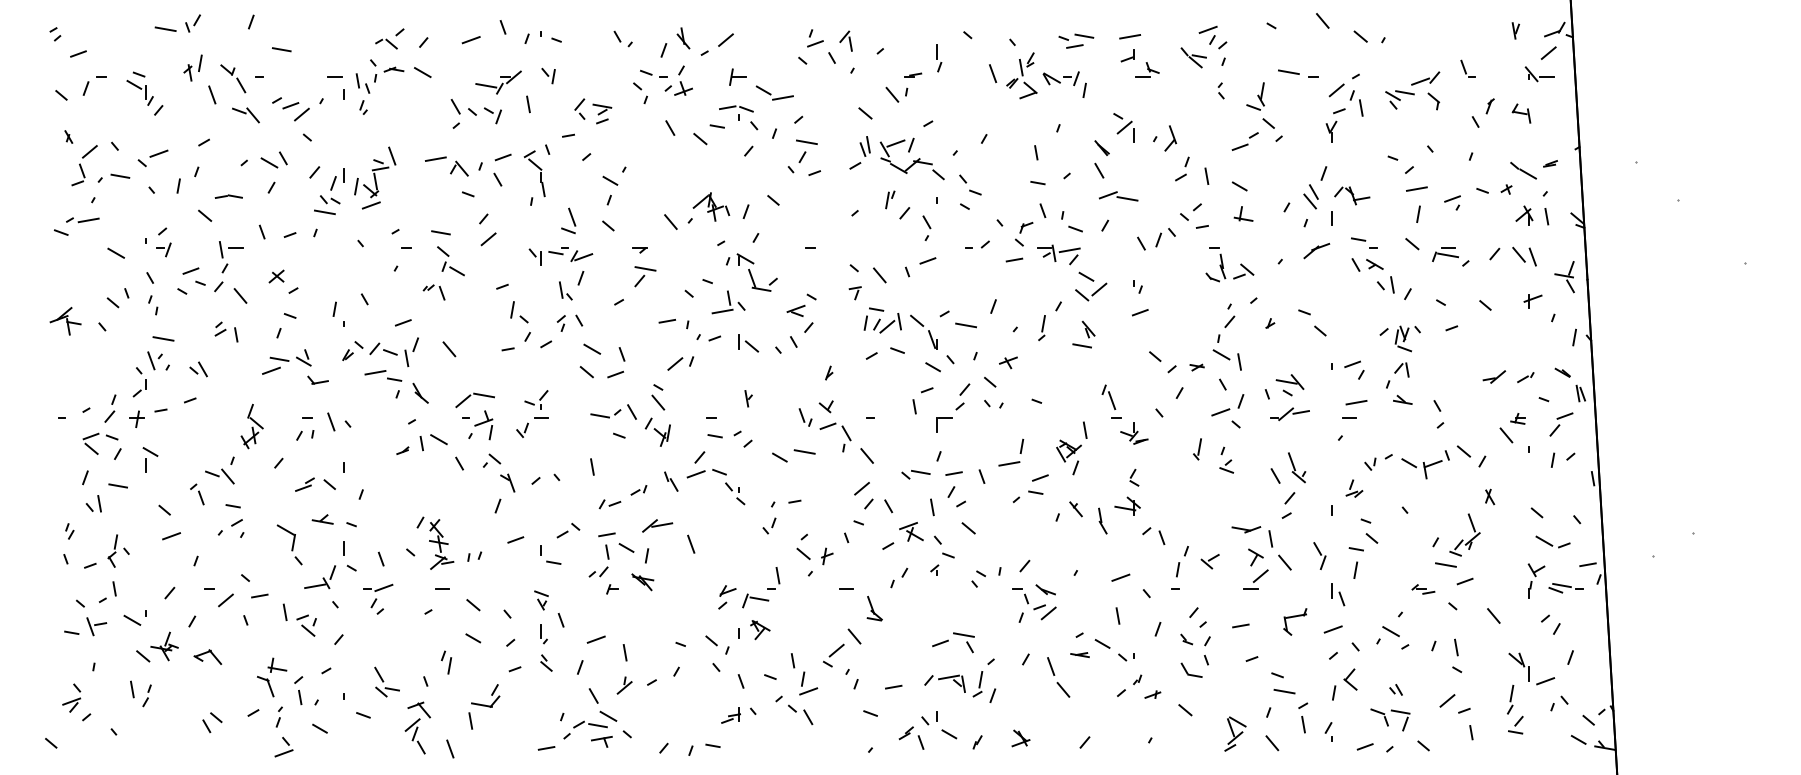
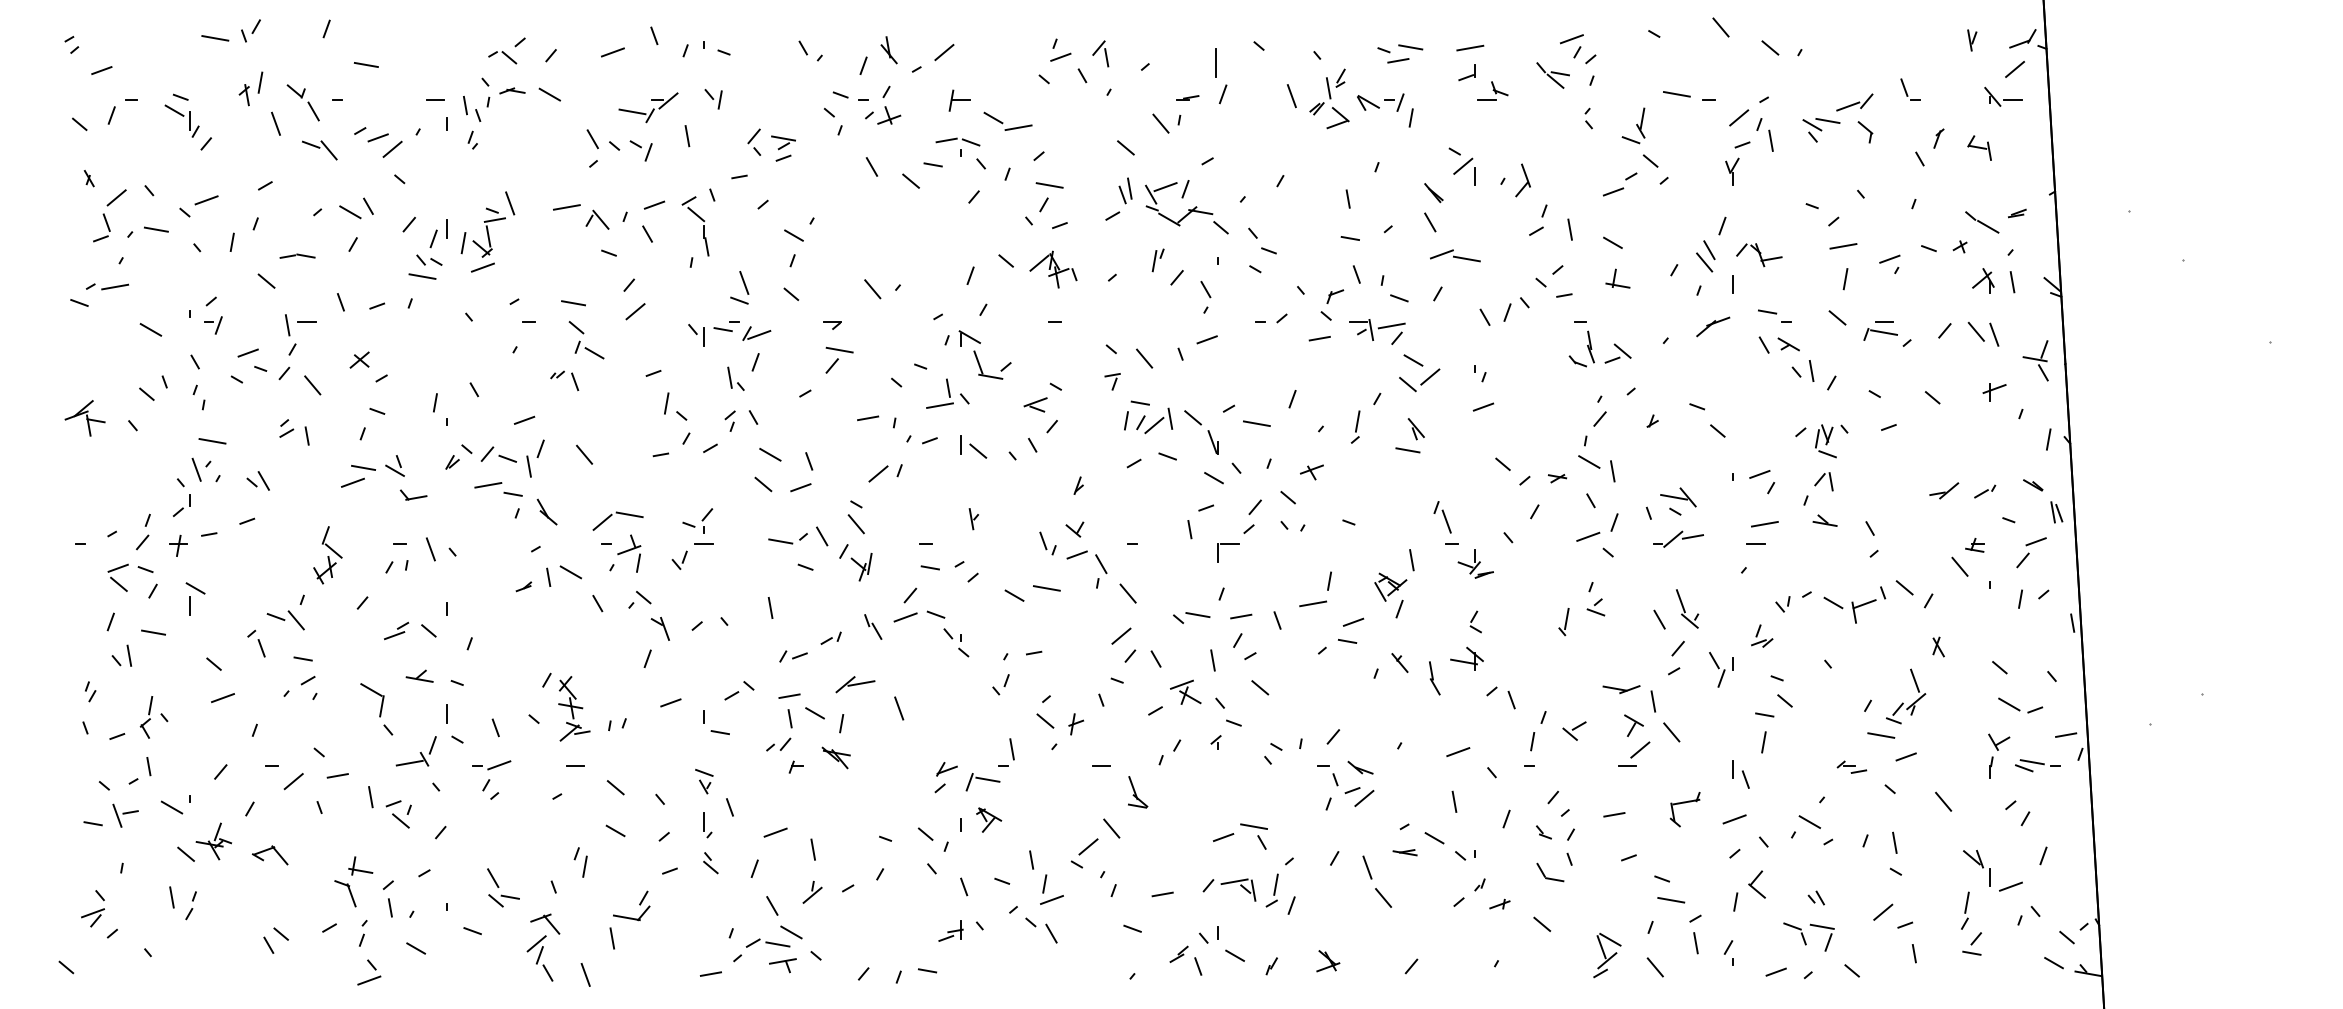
part: (938, 58) -> (1221, 76), size x1.6
part: (711, 206) -> (1053, 269), moved
part: (1197, 449) -> (1563, 622), moved
part: (1320, 555) -> (1717, 669), moved

